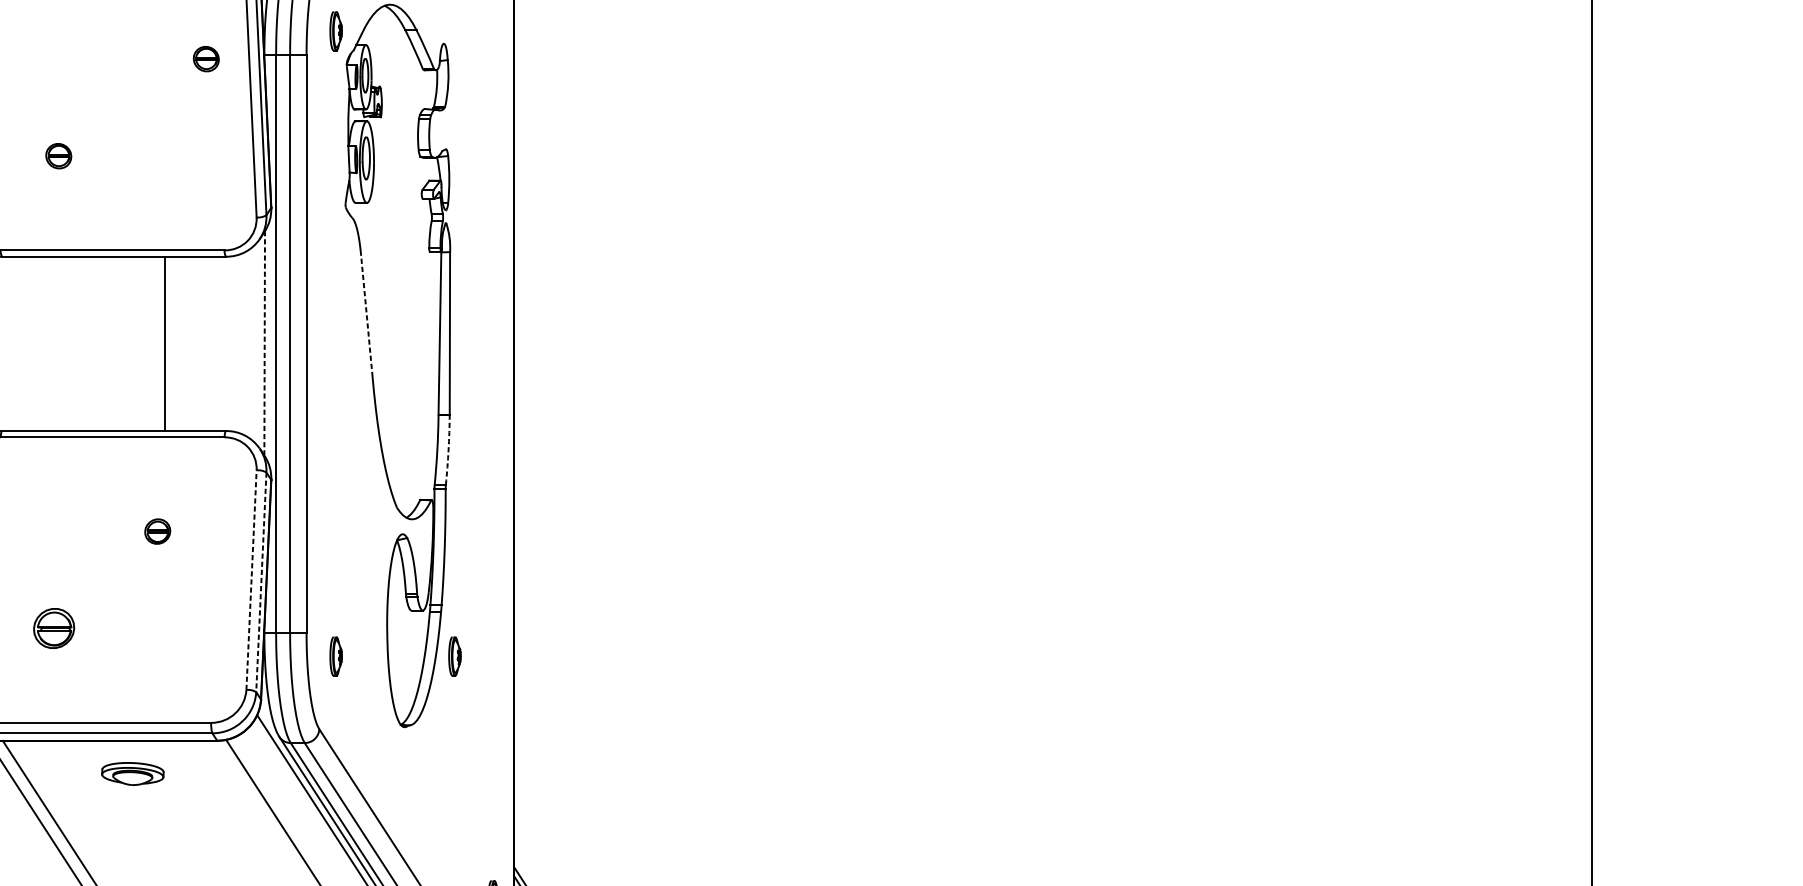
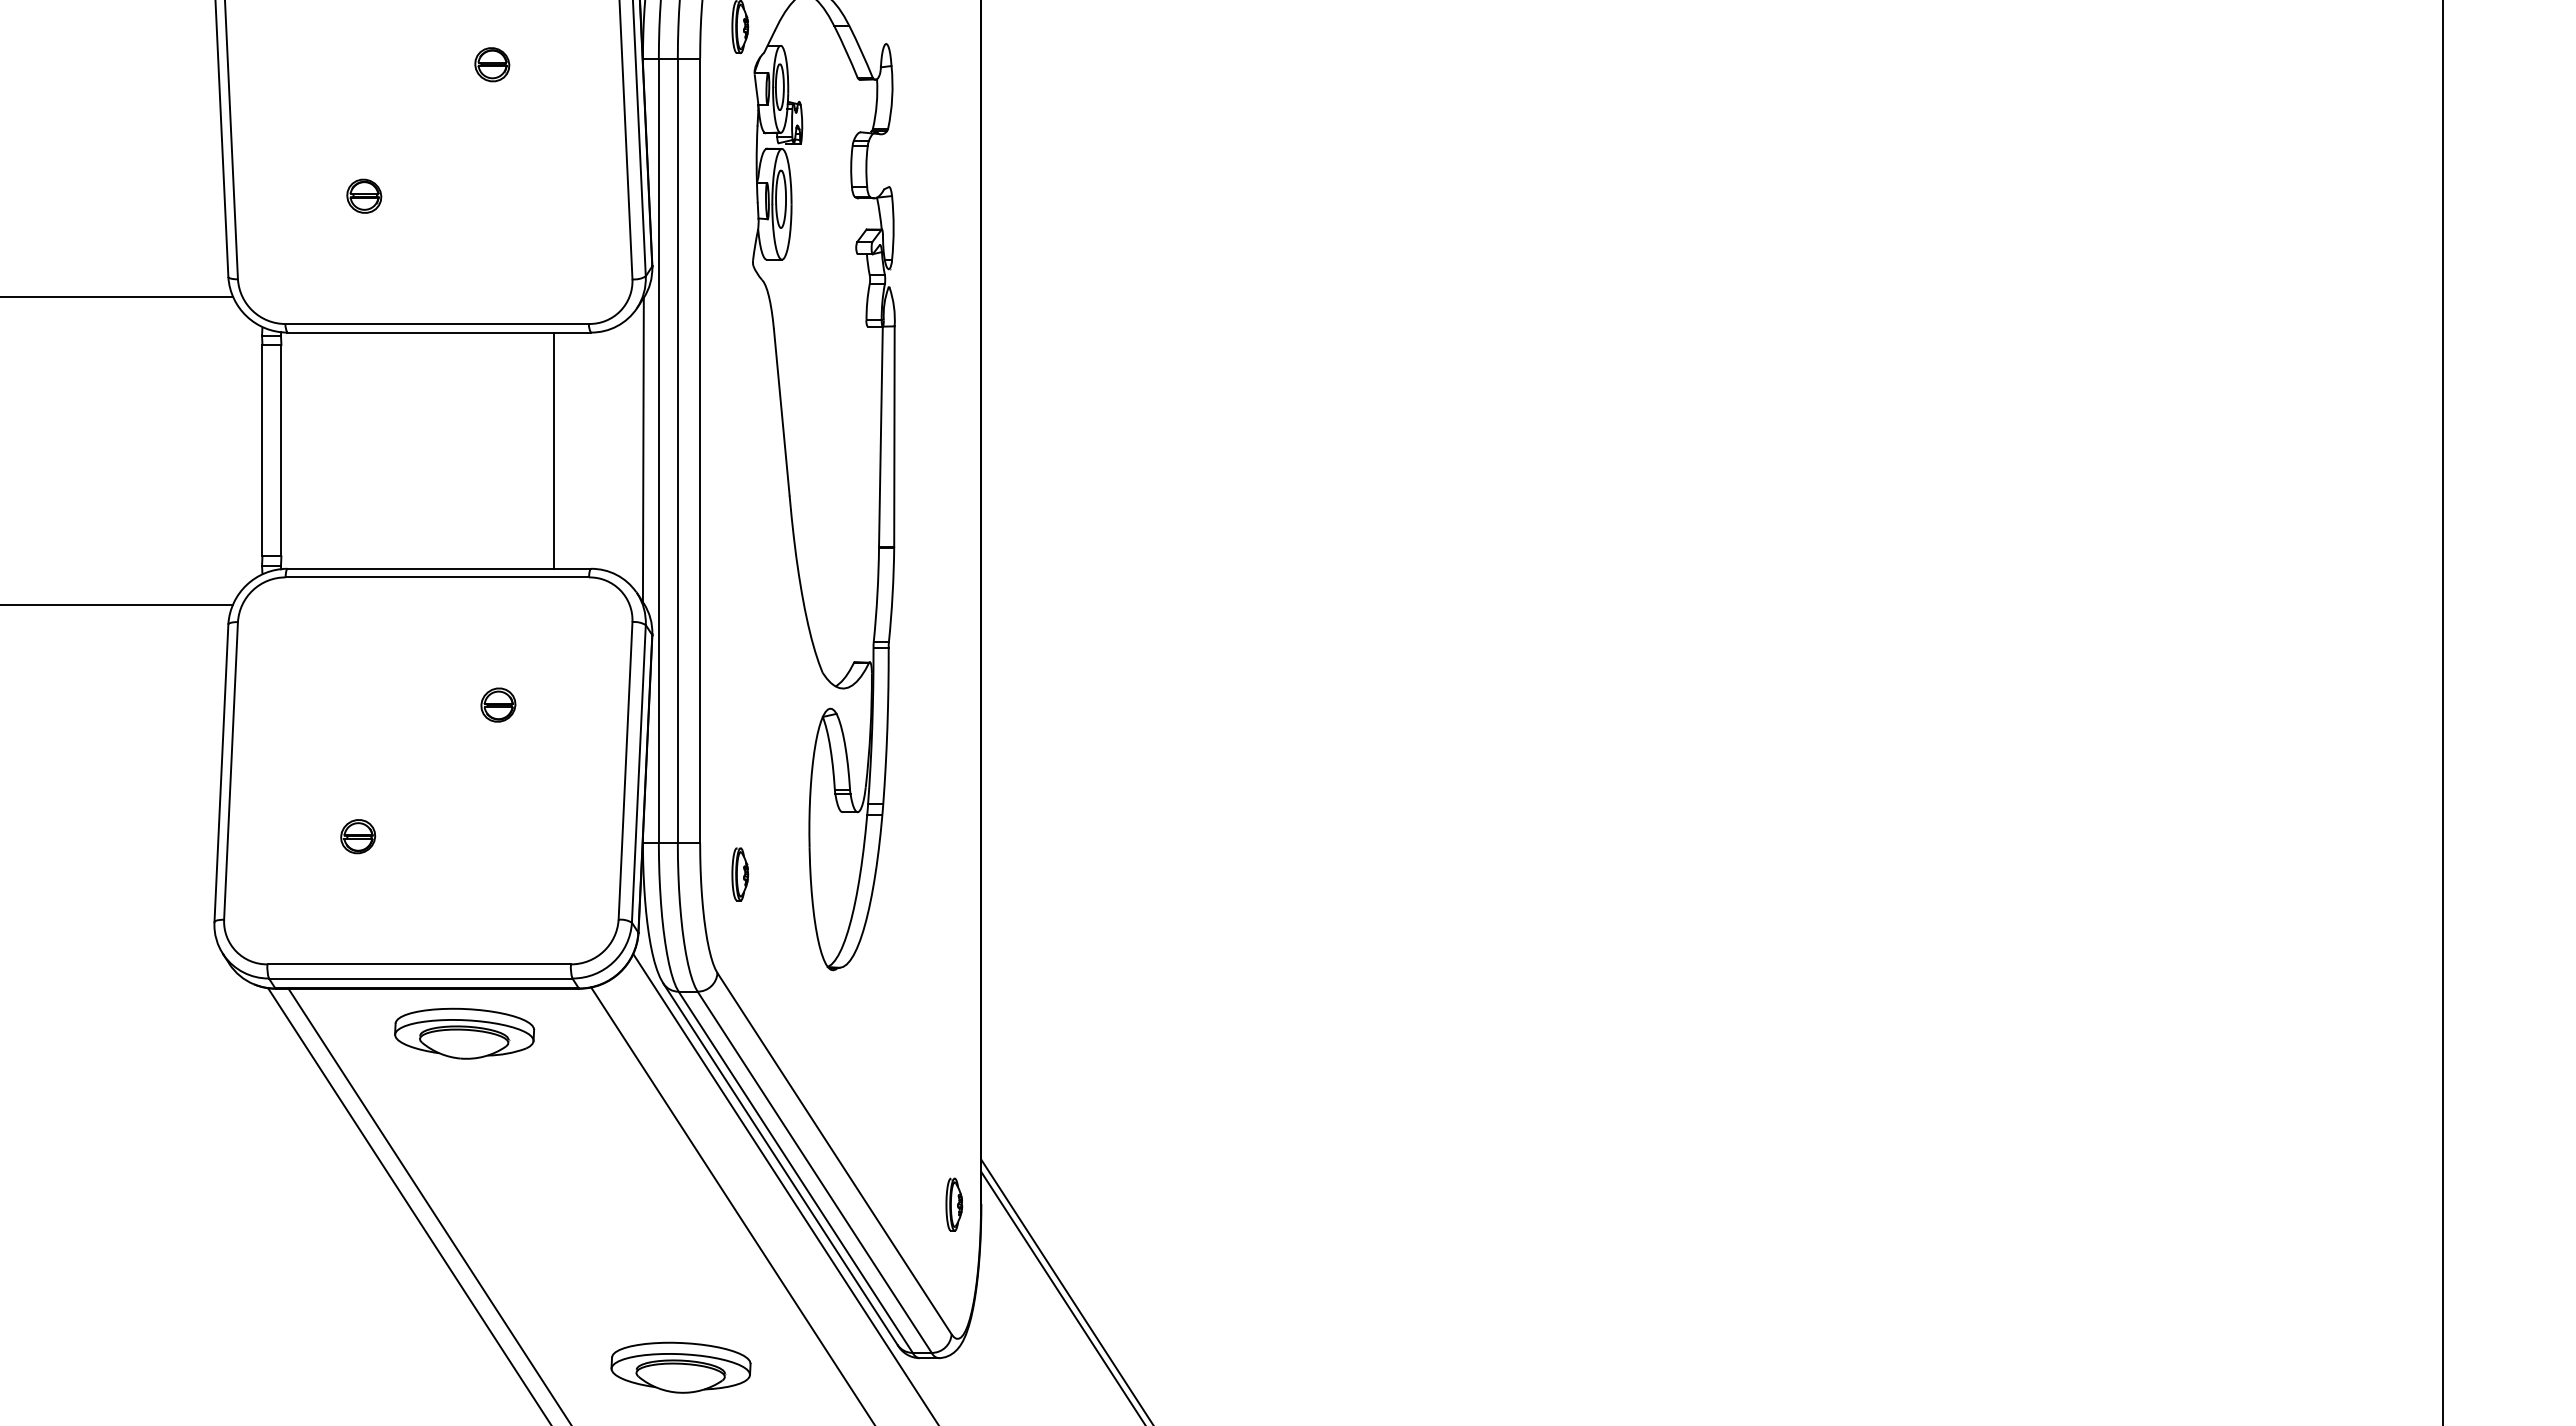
part: (206, 58) -> (492, 64), moved
line: (366, 315) -> (781, 412), dashed -> solid
line: (164, 343) -> (553, 450), moved
line: (264, 343) -> (643, 450), dashed -> solid
arc: (448, 449) -> (892, 594), dashed -> solid
line: (251, 579) -> (625, 770), dashed -> solid
line: (261, 582) -> (638, 773), dashed -> solid
part: (54, 628) -> (358, 836), size x0.62
part: (455, 656) -> (901, 874), removed
part: (132, 773) -> (464, 1033), size x1.67

